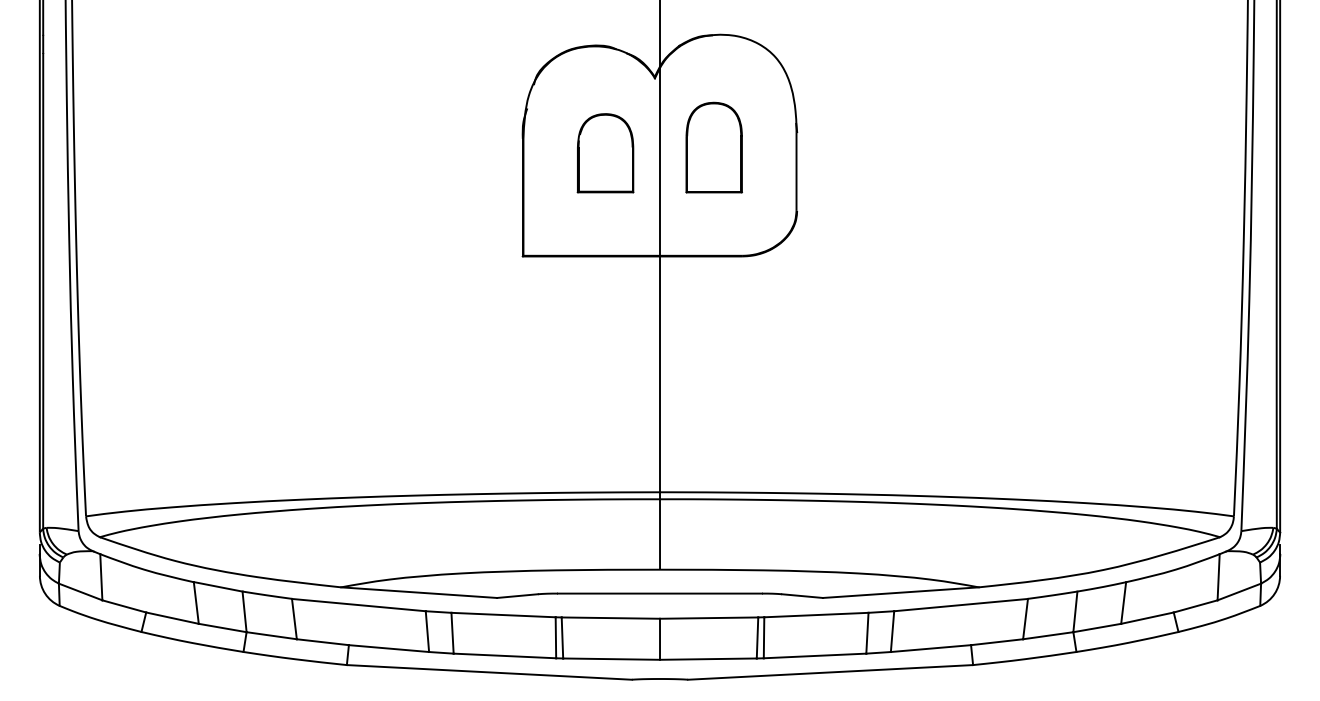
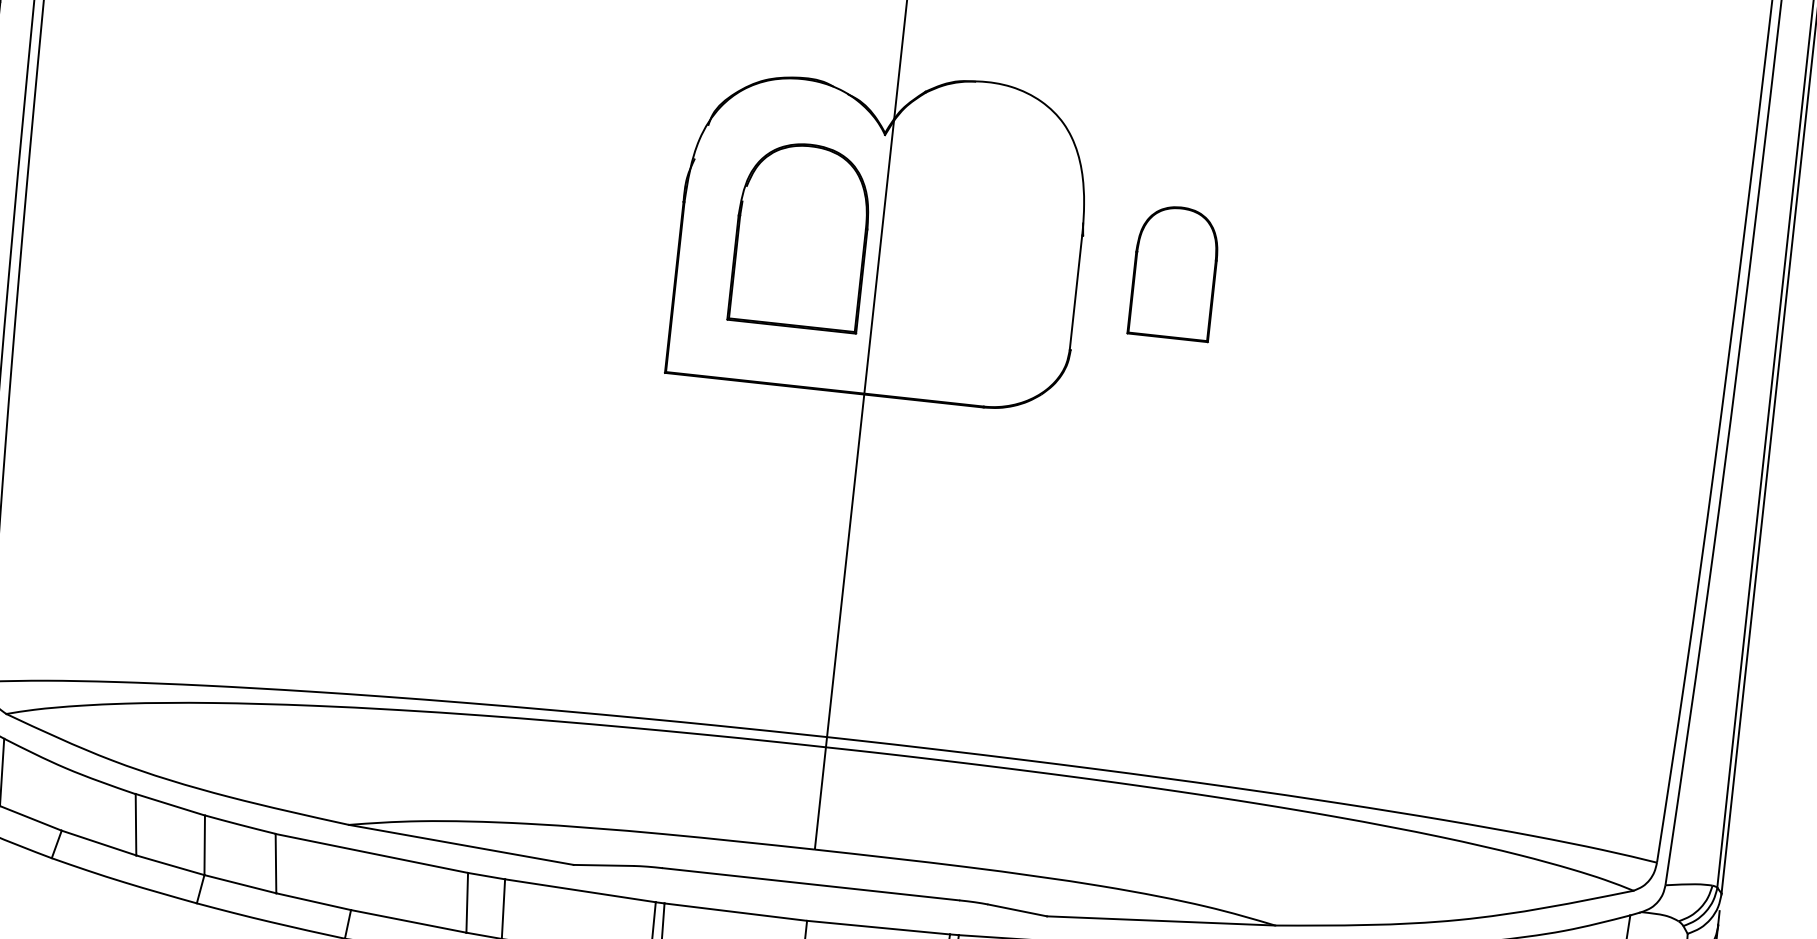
part: (713, 147) -> (1173, 272), moved
part: (605, 153) -> (801, 236), size x1.6

